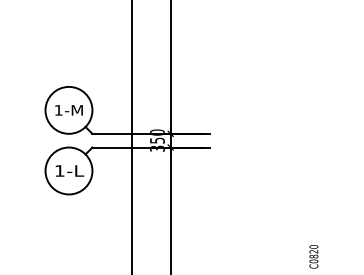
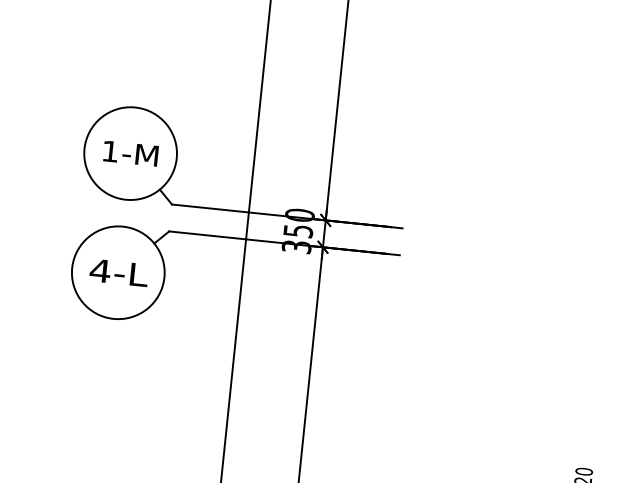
text: (59, 170) -> (99, 269), 1-L -> 4-L

